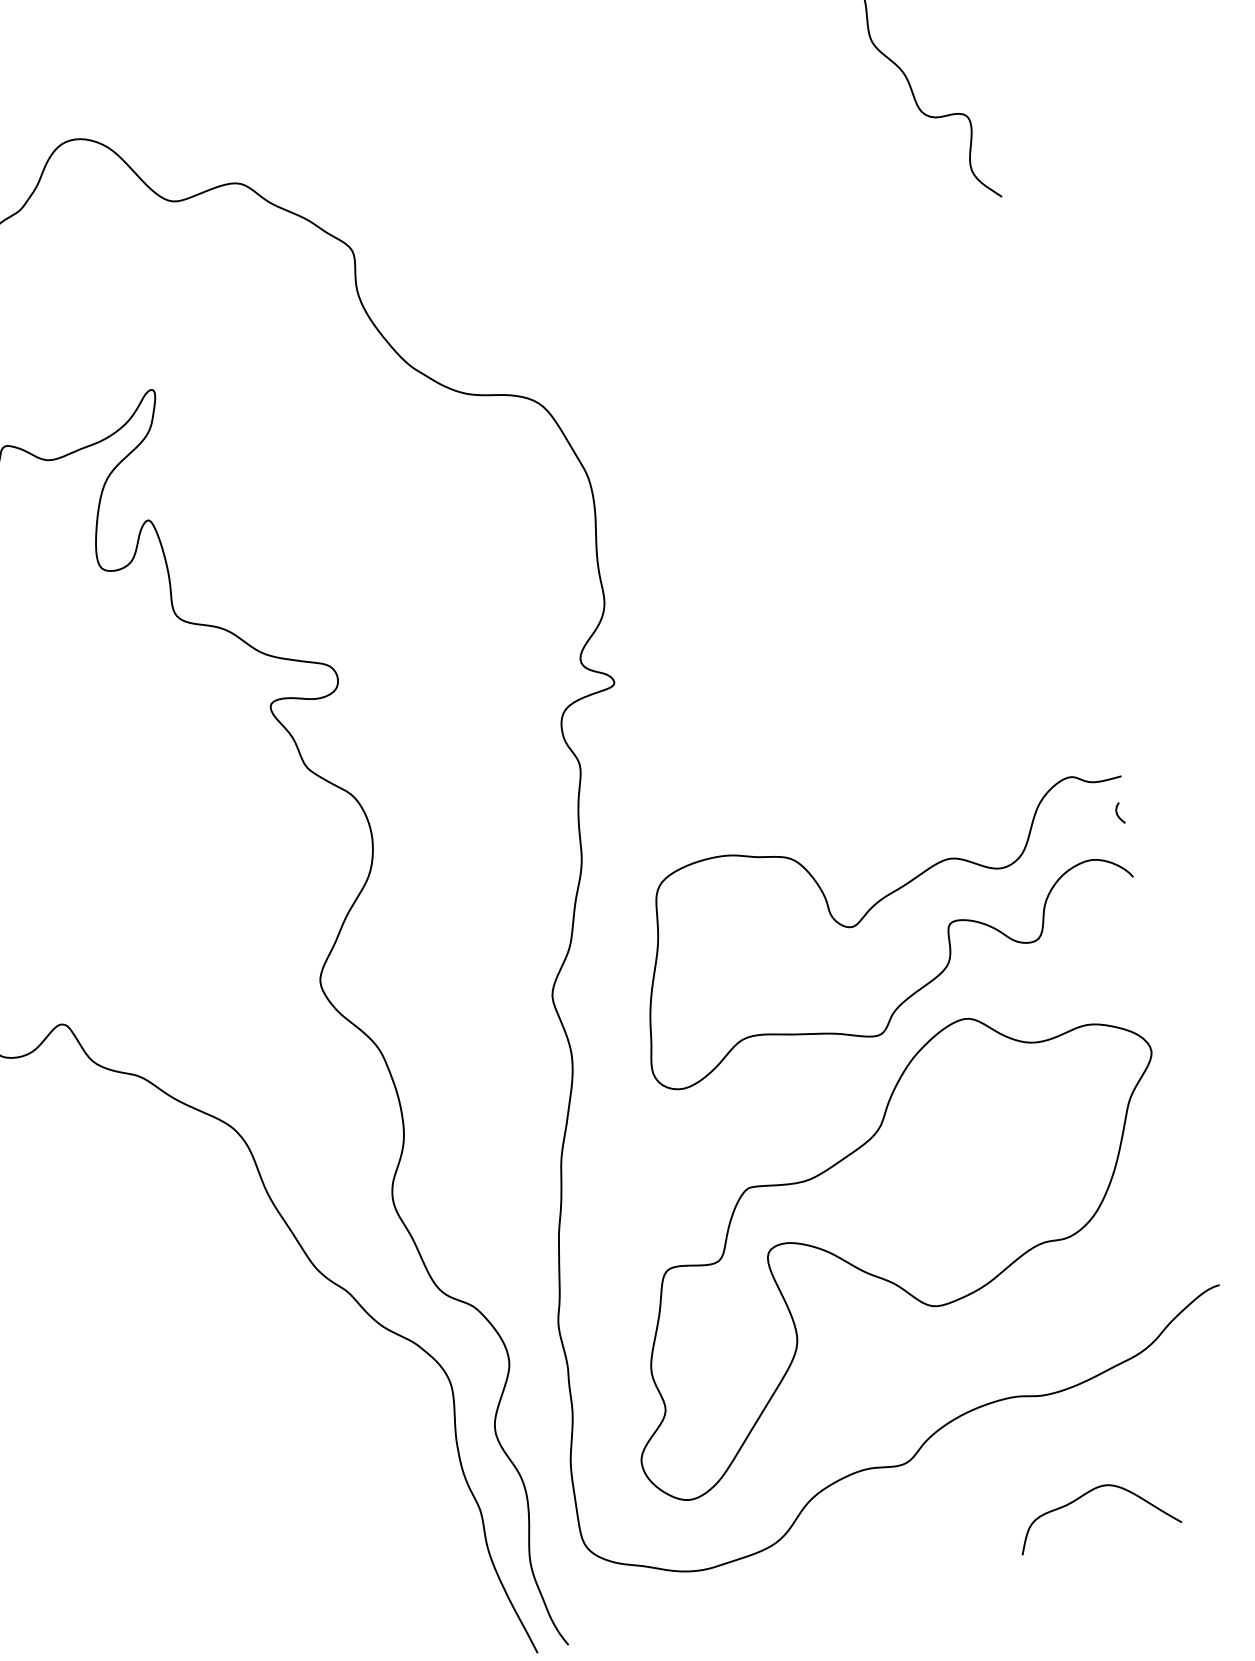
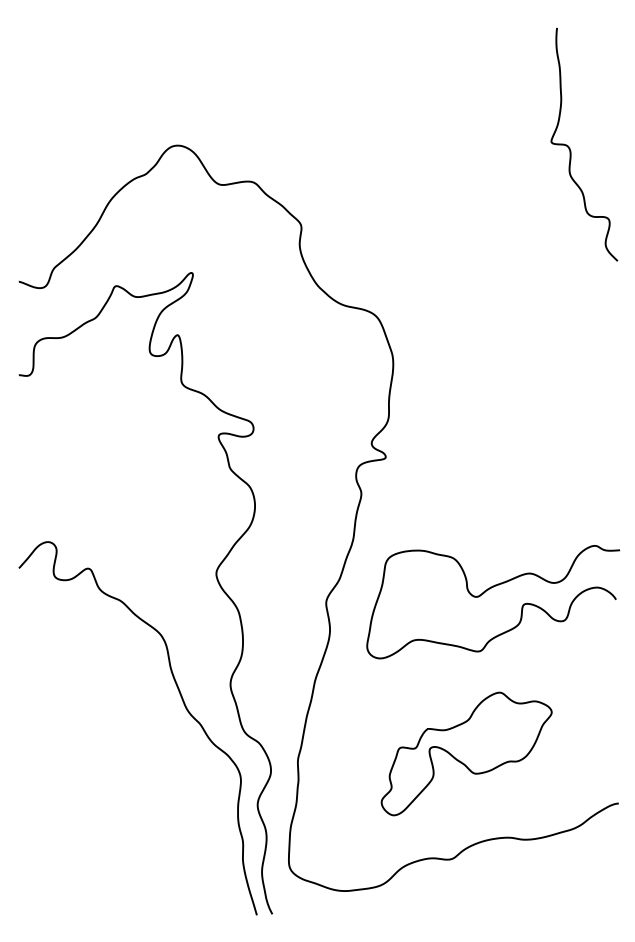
curve: (1119, 812) -> (615, 567), removed
part: (894, 1245) -> (466, 753), size x0.6
curve: (1089, 1494) -> (536, 891), removed

